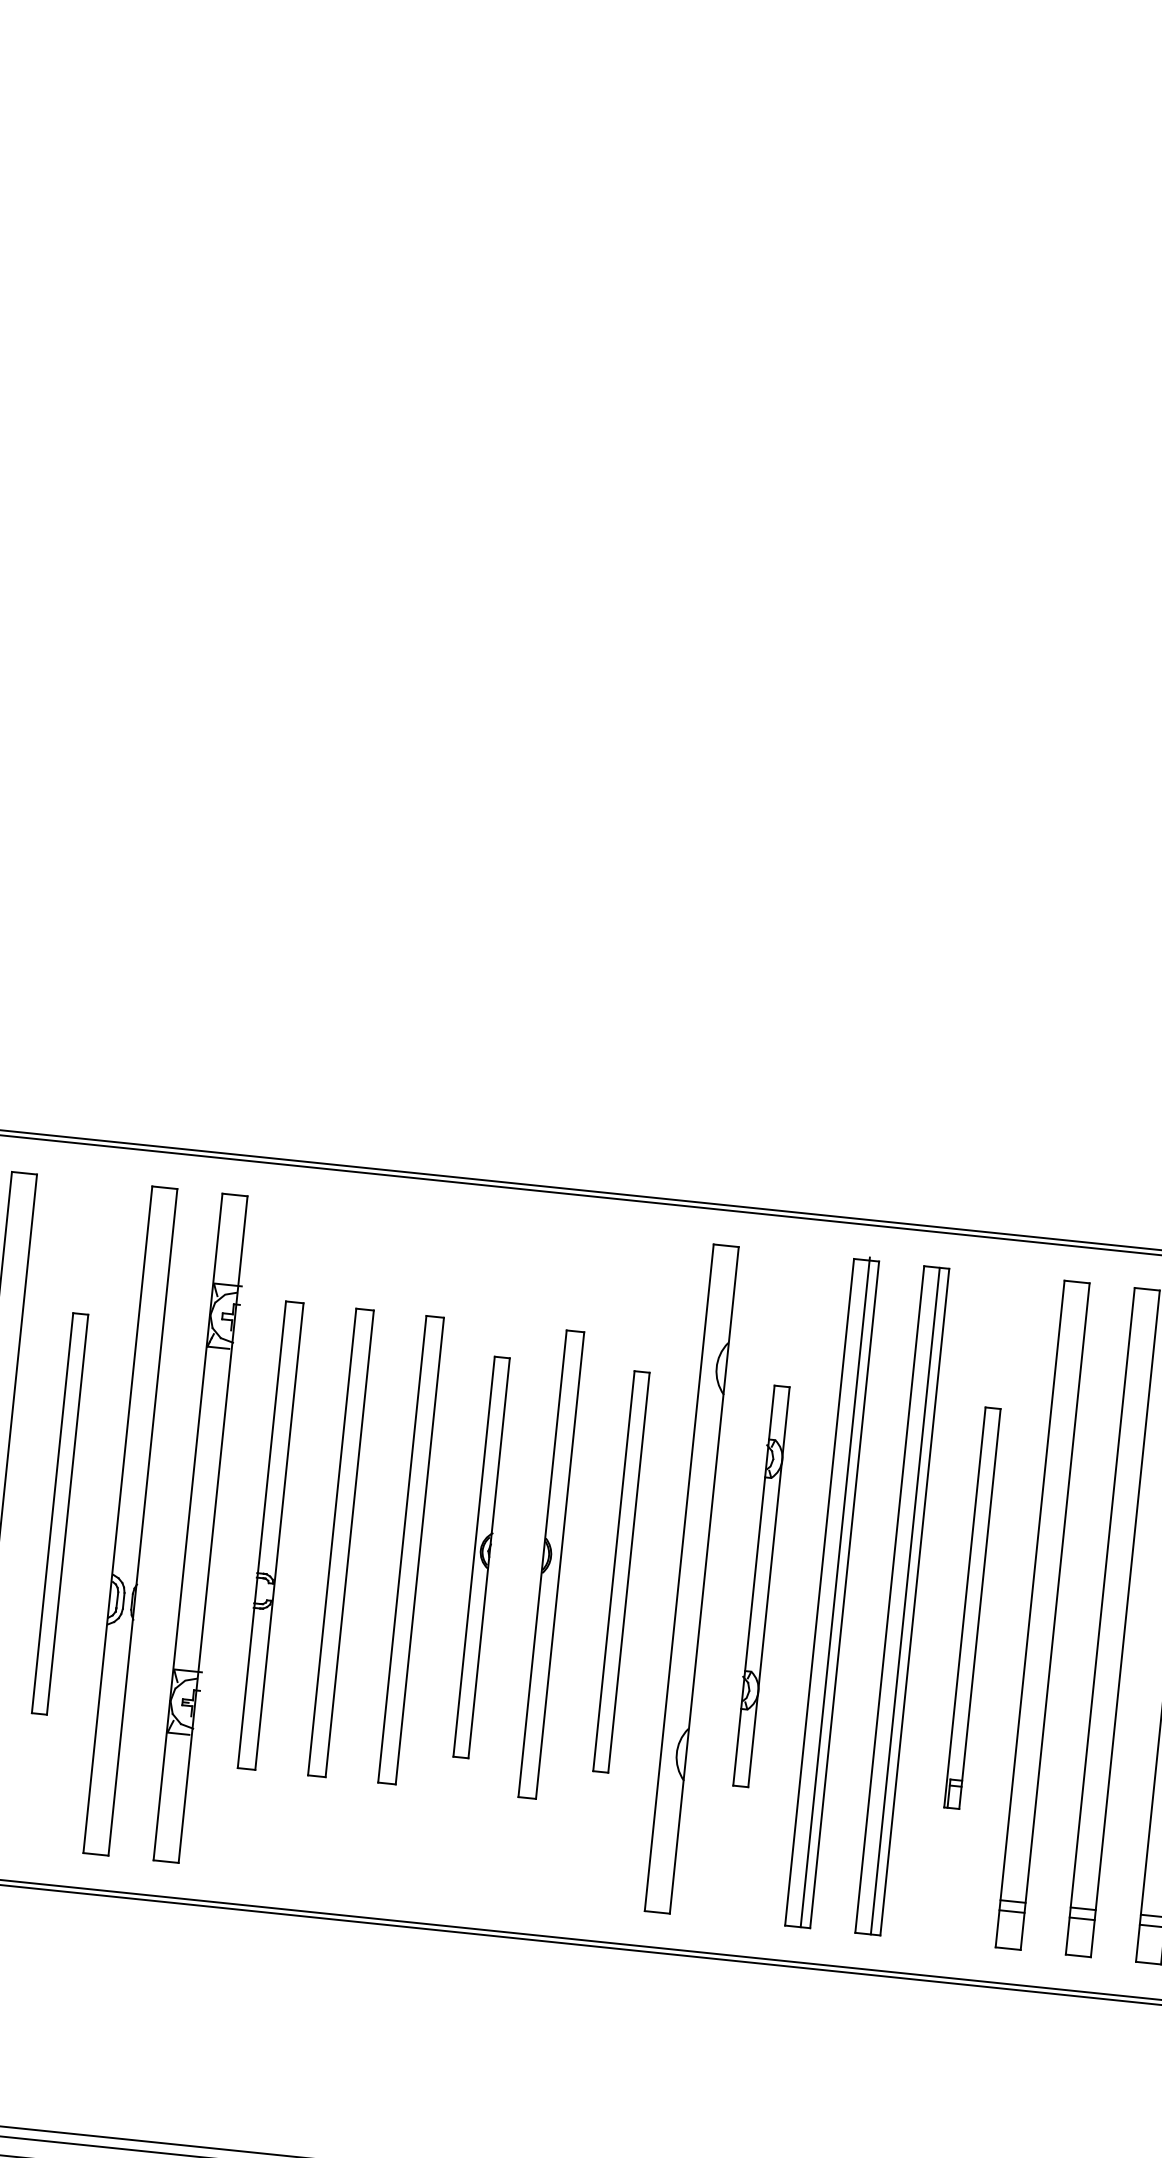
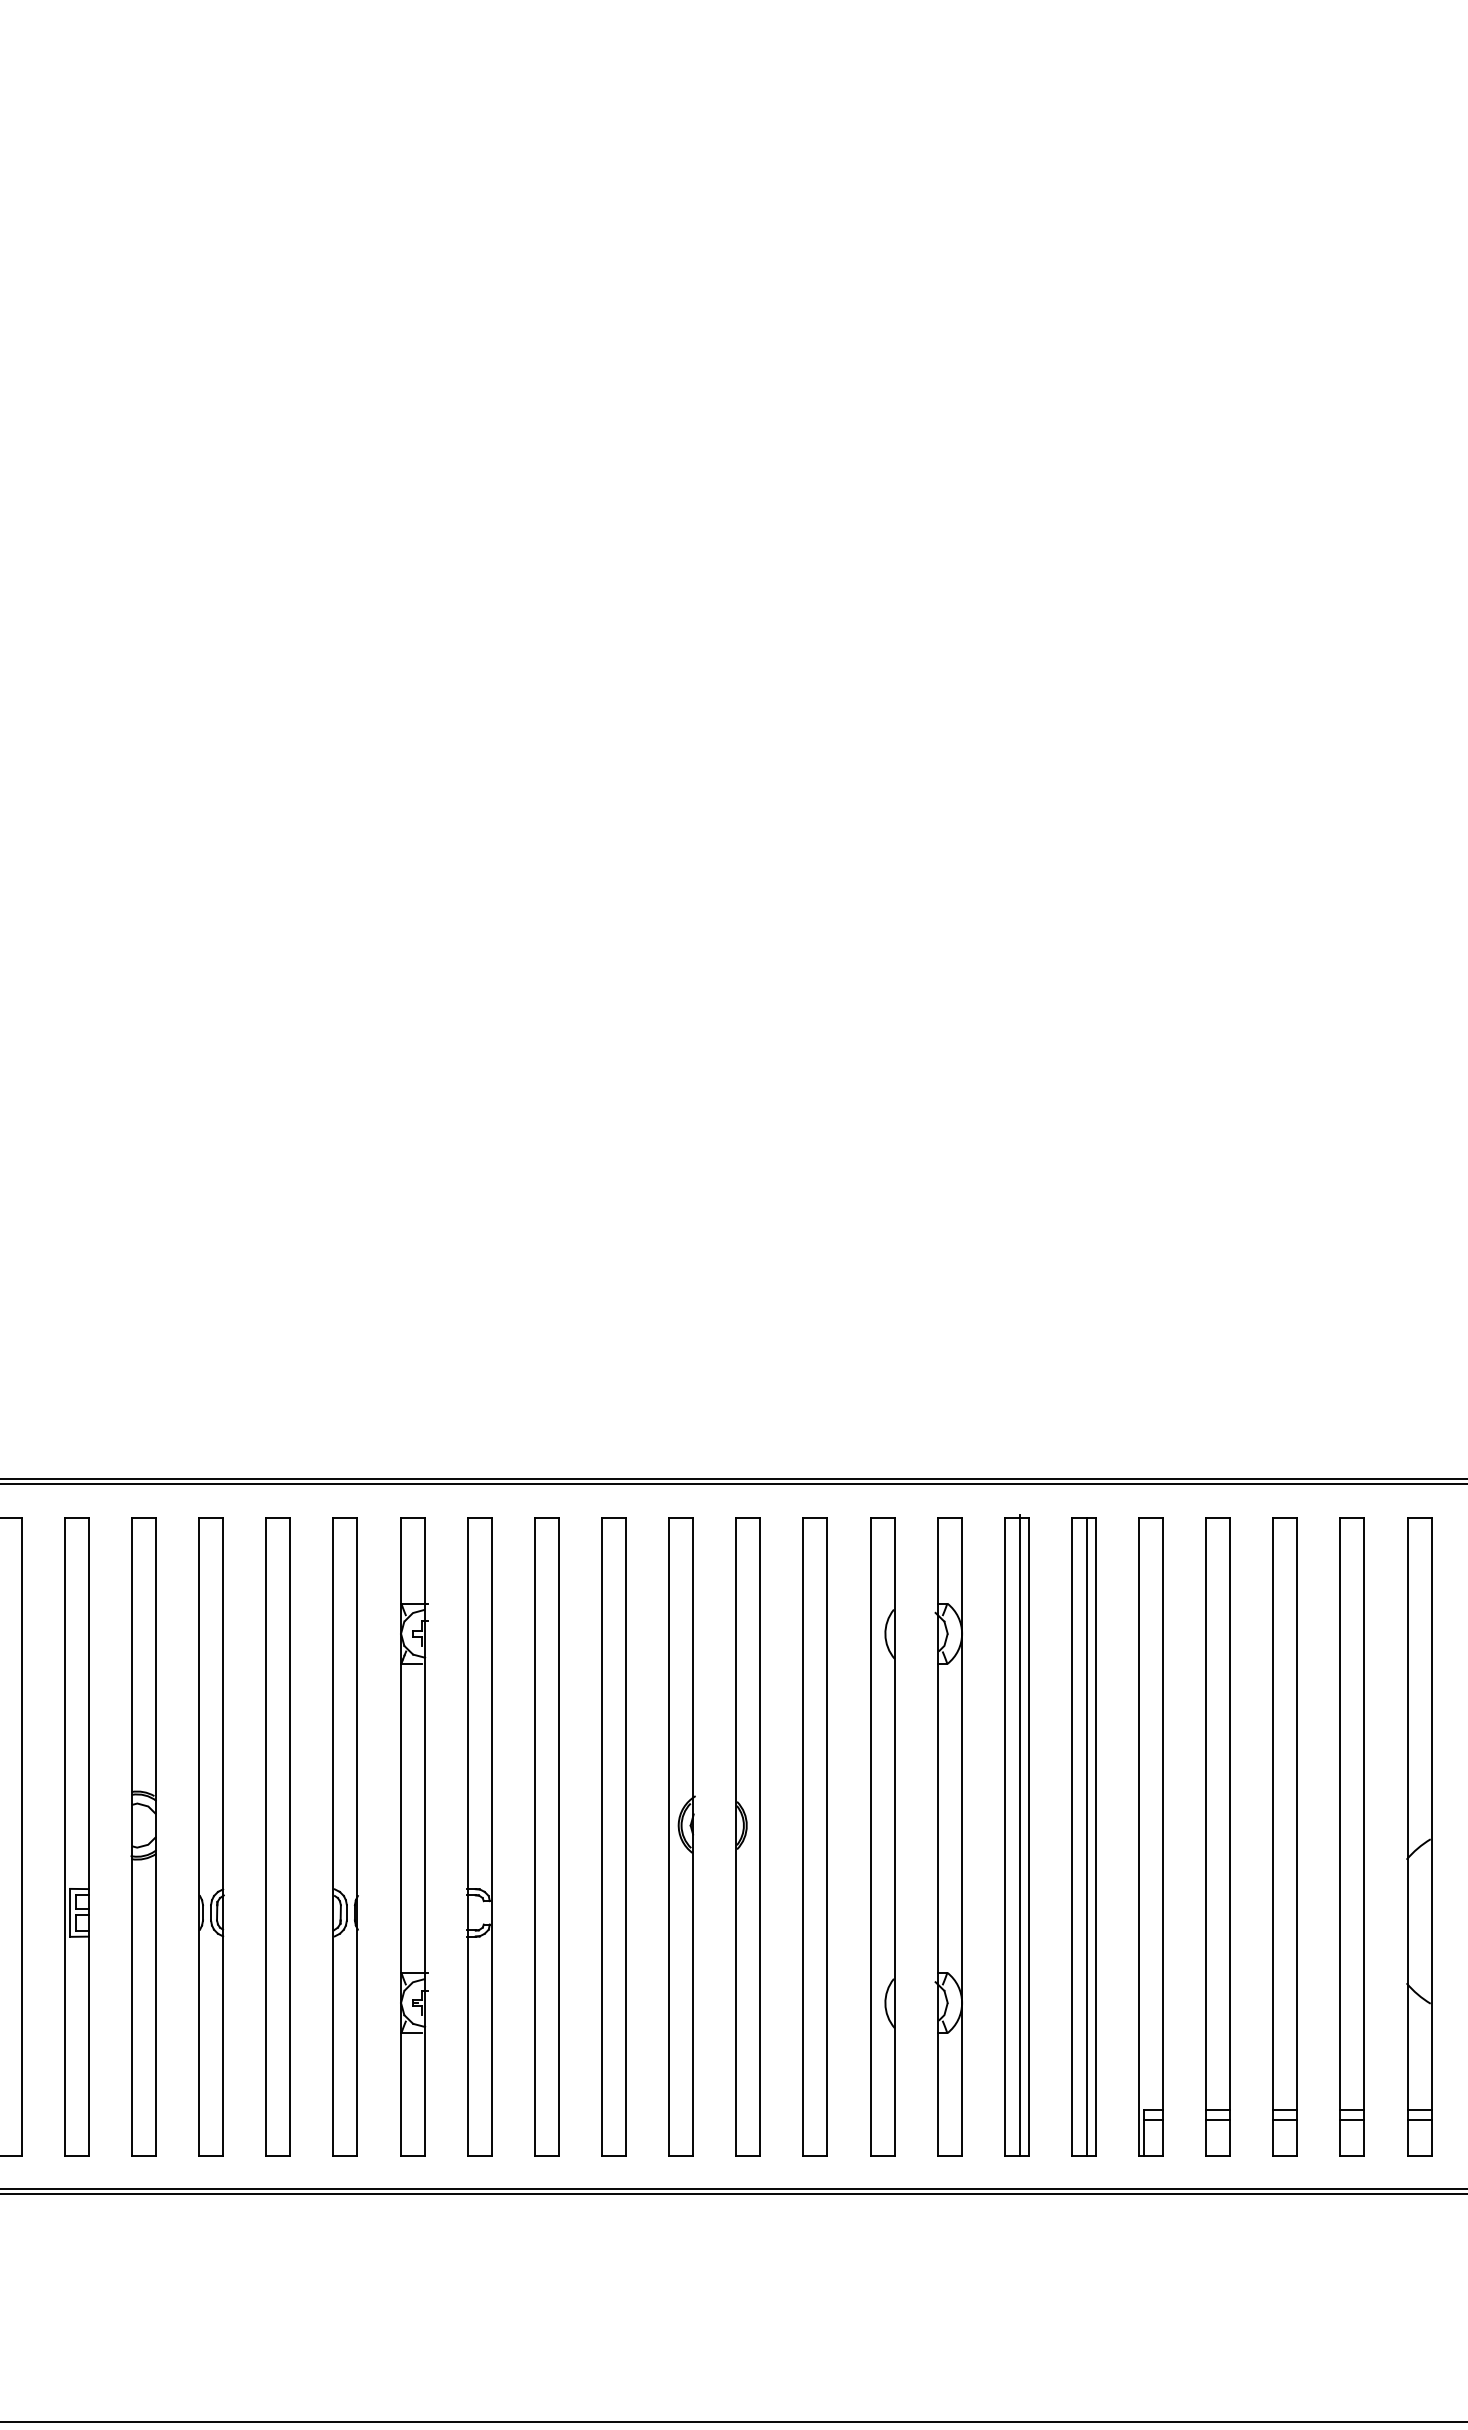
part: (59, 1513) -> (277, 1836), size x1.67
part: (270, 1535) -> (479, 1836), size x1.43
part: (340, 1542) -> (546, 1836), size x1.43
part: (410, 1549) -> (613, 1836), size x1.43
part: (481, 1557) -> (681, 1836), size x1.67
part: (550, 1564) -> (747, 1836), size x1.43
part: (620, 1571) -> (814, 1836), size x1.67
part: (760, 1586) -> (948, 1836), size x1.67
part: (971, 1607) -> (1150, 1836), size x1.67

